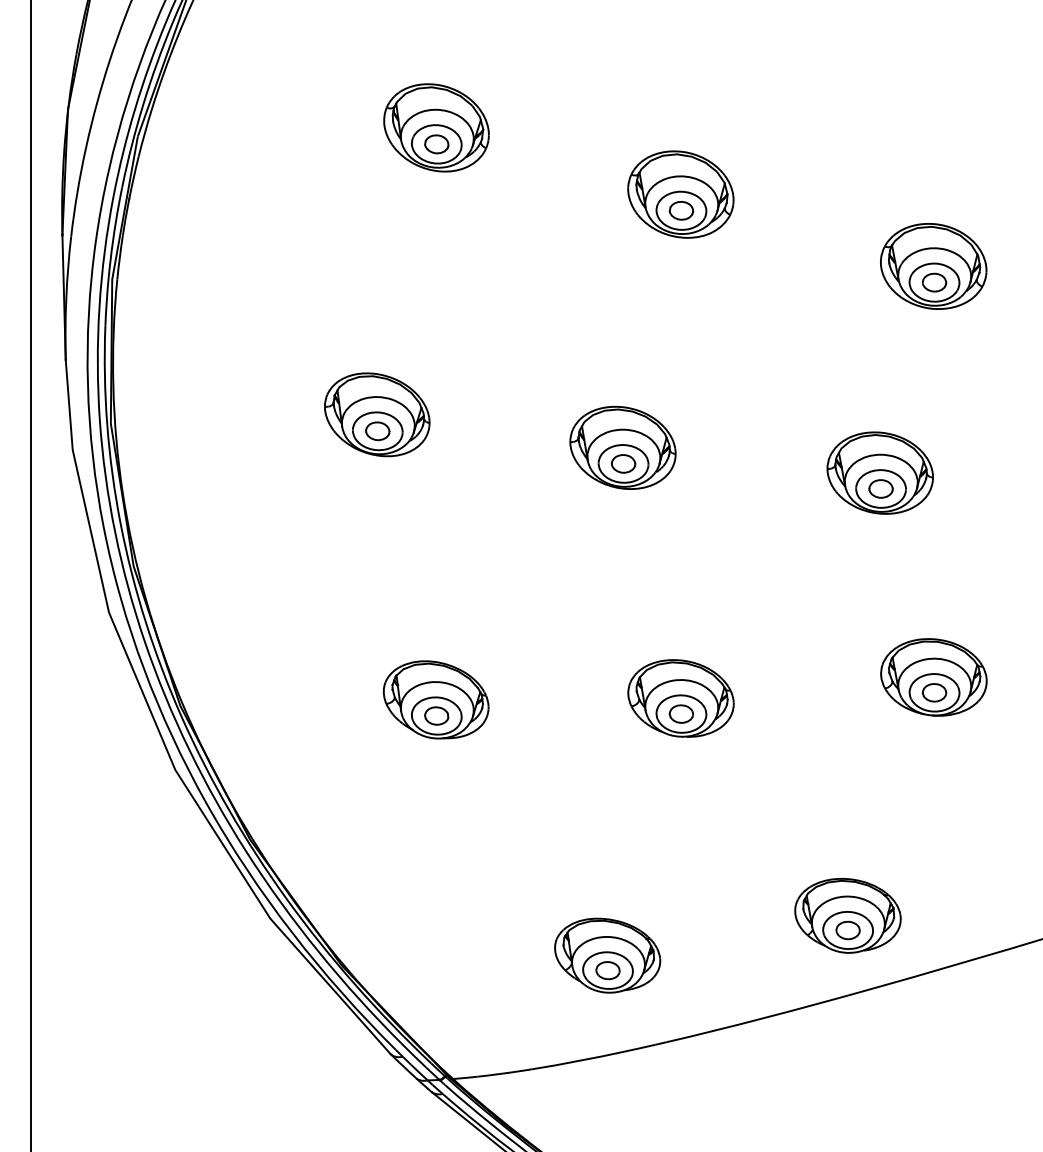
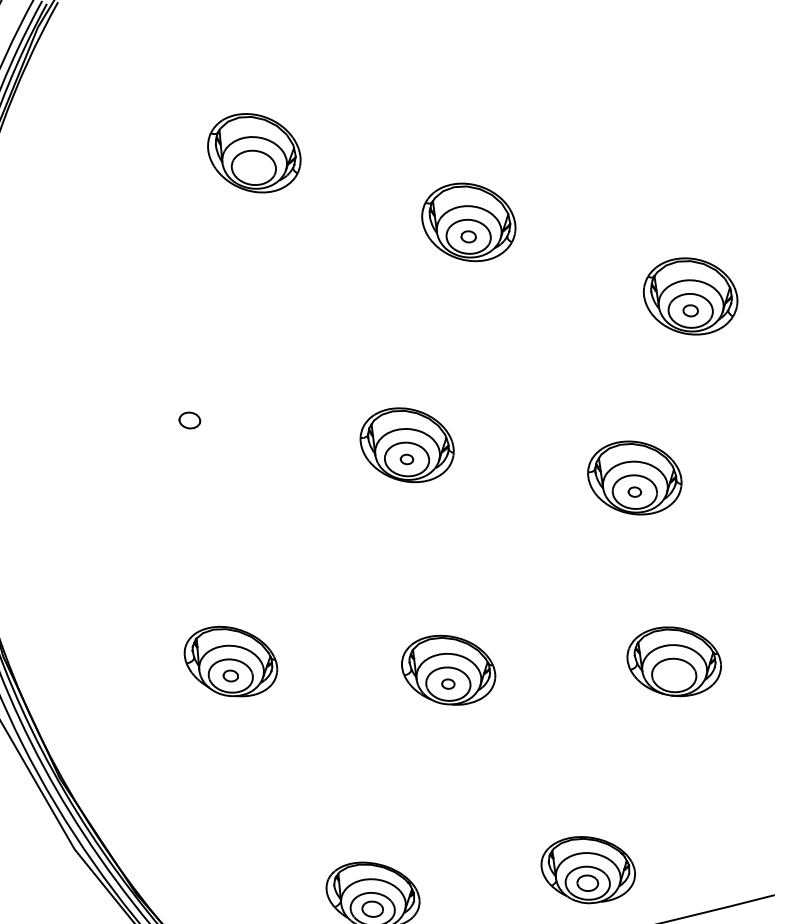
part: (436, 144) -> (253, 167), removed
part: (681, 210) -> (468, 236), size x0.7
part: (934, 282) -> (690, 310), size x0.7
part: (377, 414) -> (190, 405), removed
part: (623, 463) -> (406, 459), size x0.6
part: (880, 488) -> (634, 491), size x0.6
part: (934, 692) -> (674, 675), removed
part: (681, 713) -> (448, 683), size x0.6
part: (436, 715) -> (230, 675), size x0.7

